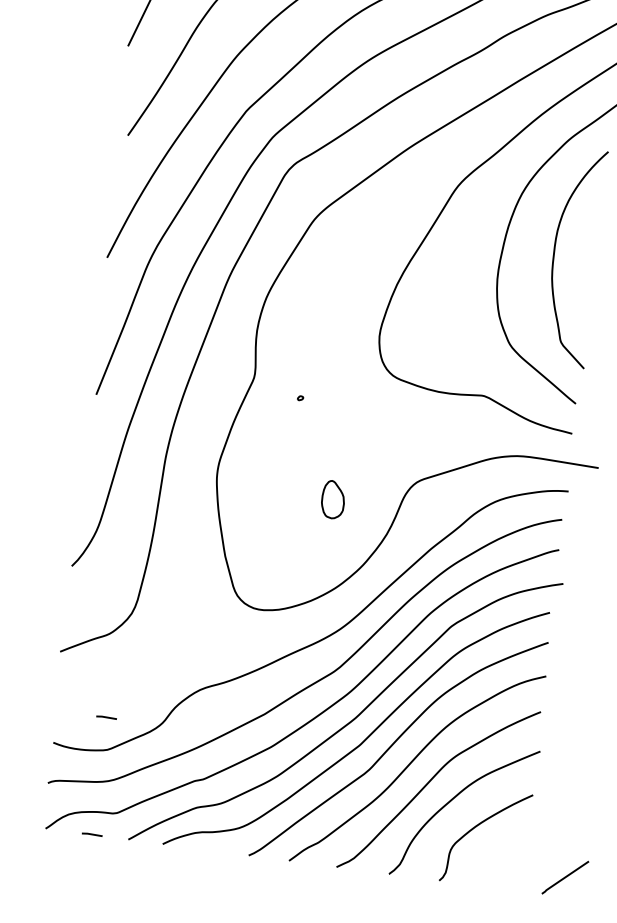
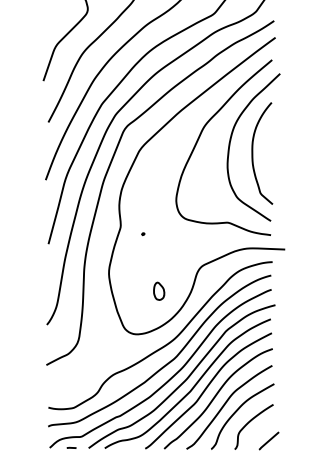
part: (334, 498) -> (159, 290), moved
line: (106, 716) -> (71, 392), removed
line: (564, 876) -> (268, 440), moved

